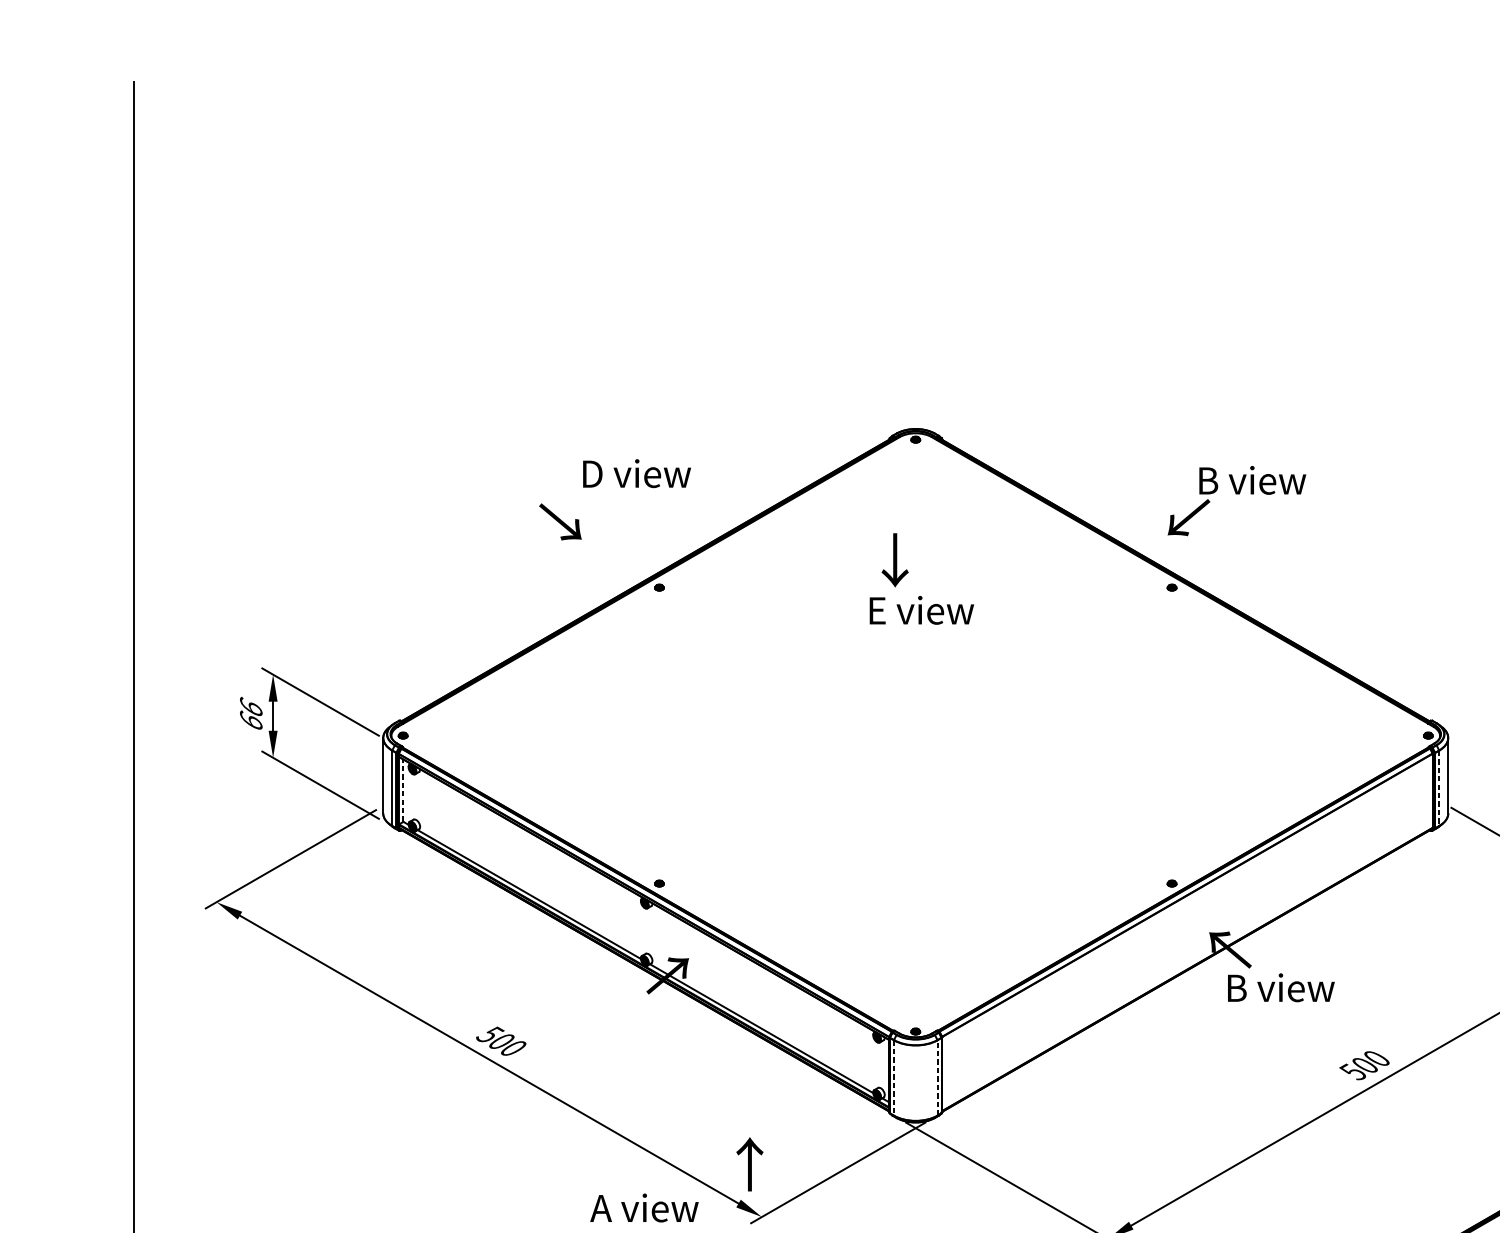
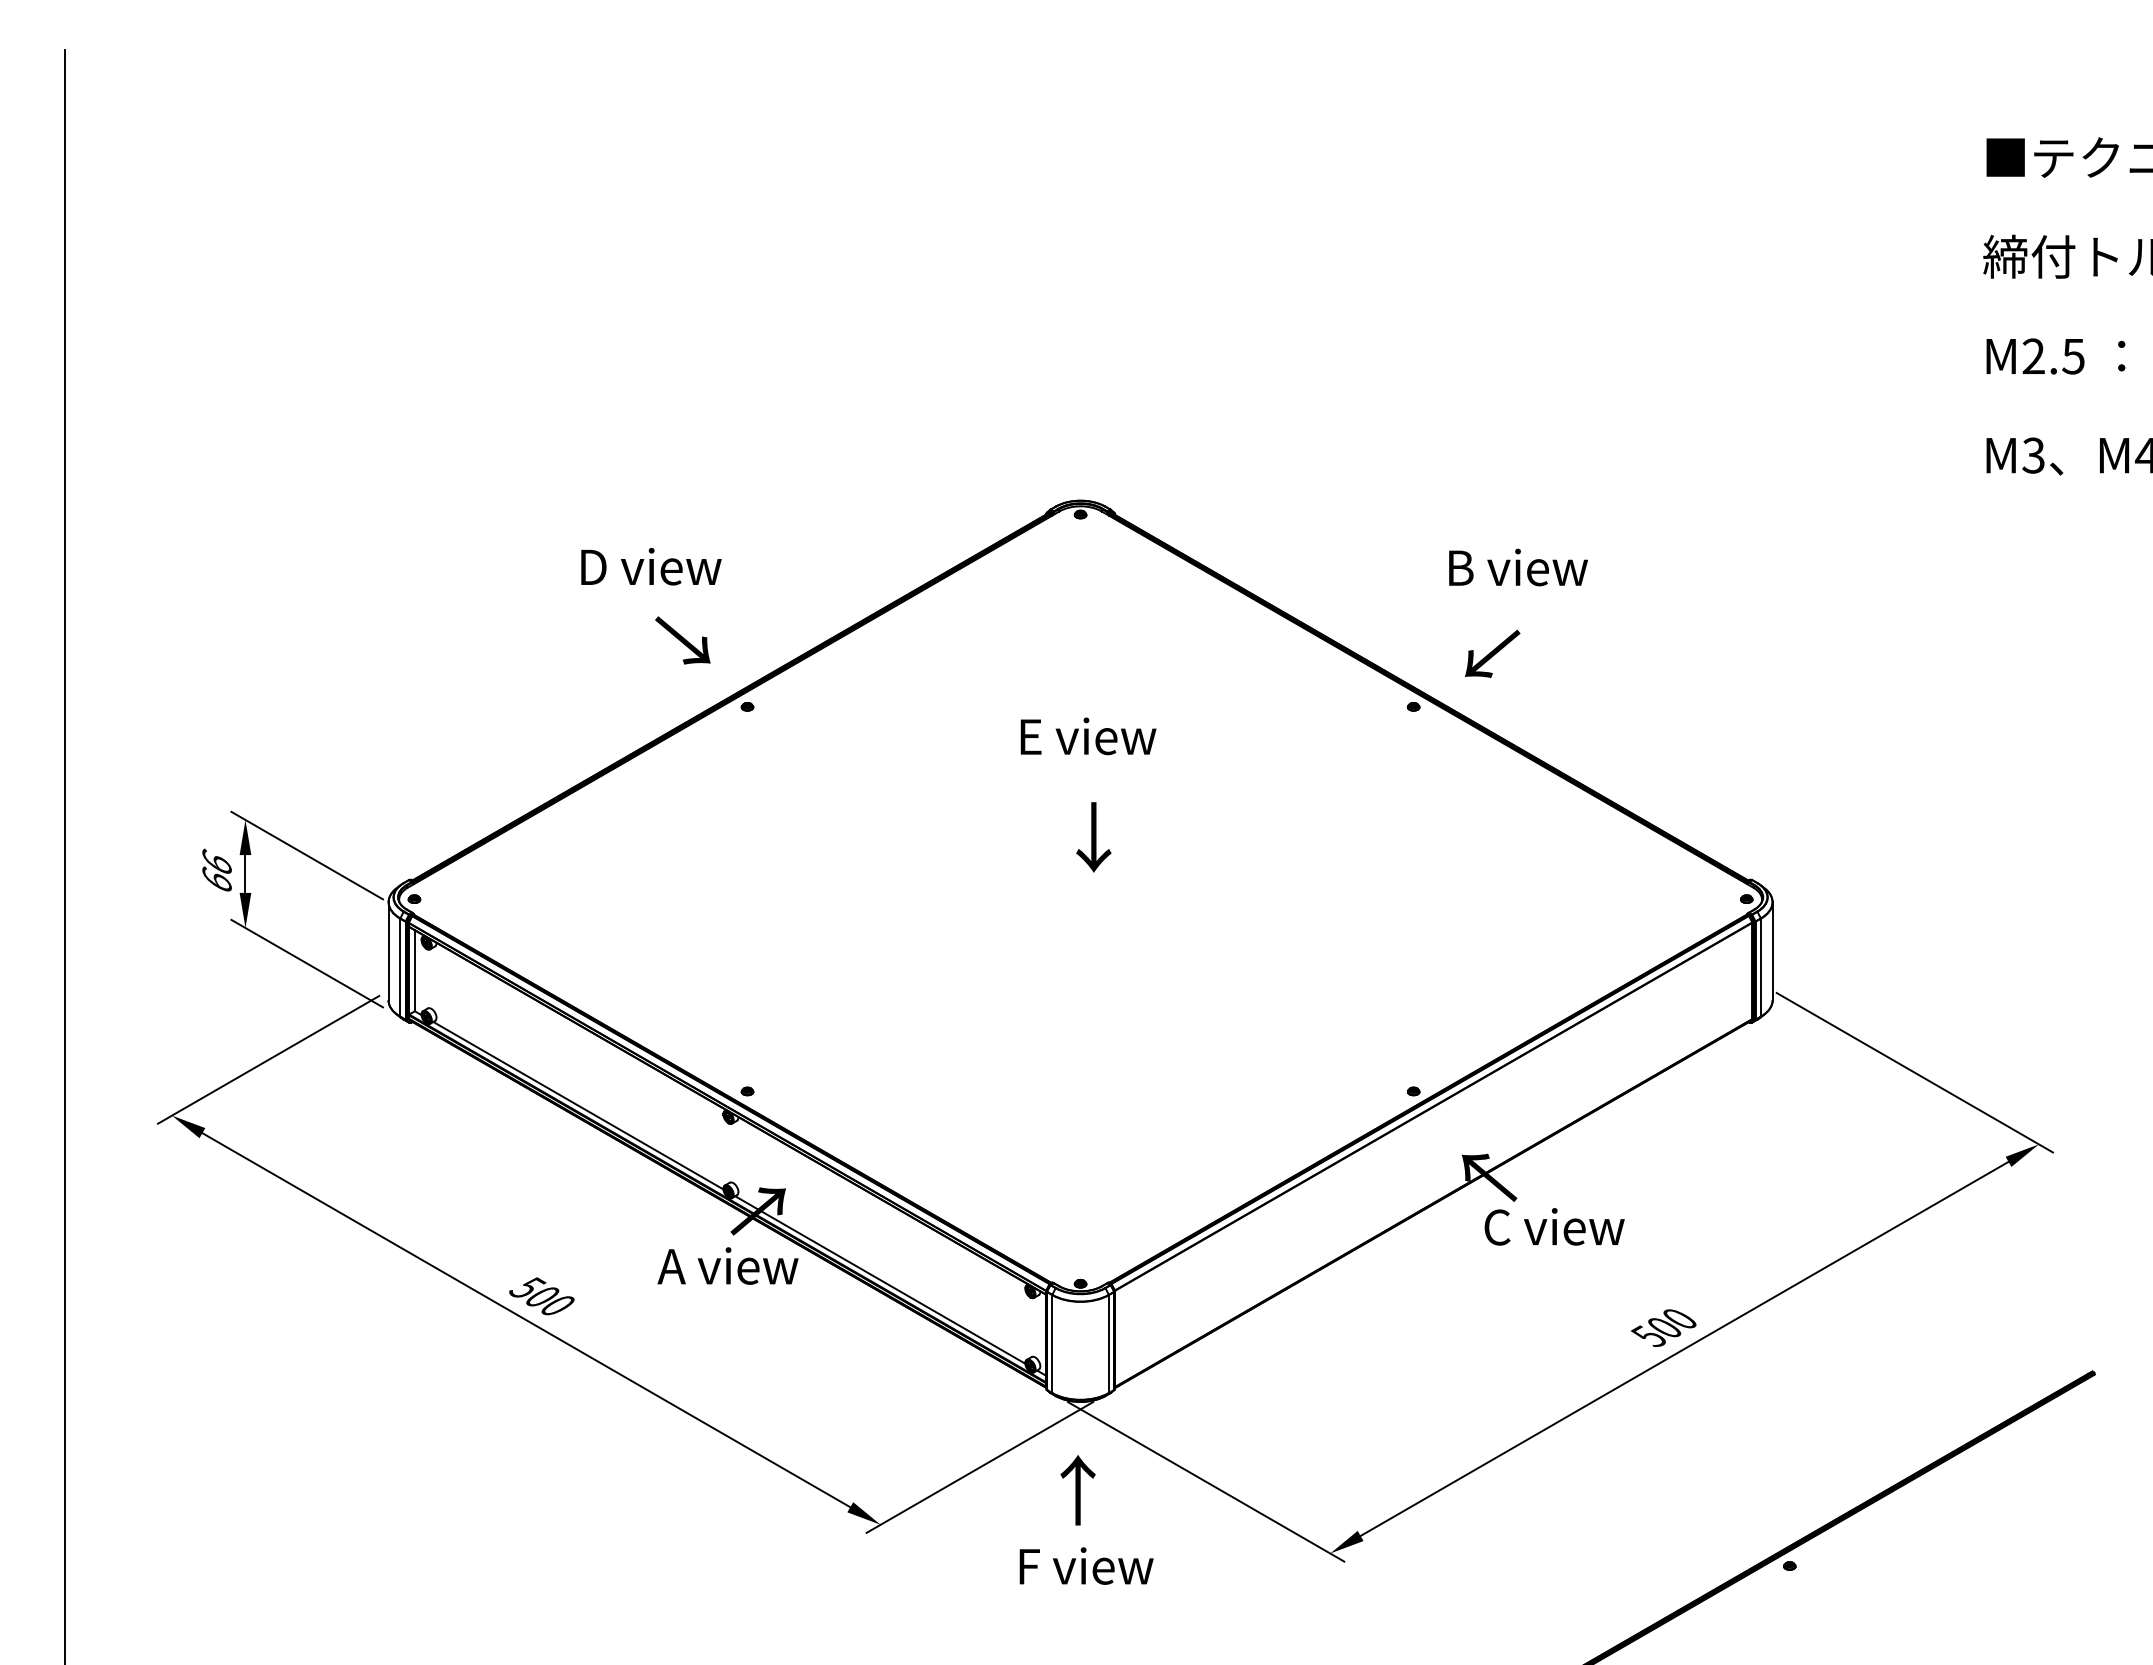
text: (637, 473) -> (651, 566), moved
text: (1188, 517) -> (1492, 653), moved
text: (560, 521) -> (682, 640), moved
text: (894, 560) -> (1093, 837), moved
line: (1438, 788) -> (1760, 967), dashed -> solid
line: (403, 790) -> (414, 970), dashed -> solid
text: (1280, 987) -> (1554, 1226), B view -> C view
line: (894, 1078) -> (1052, 1344), dashed -> solid
line: (937, 1078) -> (1108, 1344), dashed -> solid
text: (749, 1164) -> (1077, 1490), moved
text: (644, 1207) -> (727, 1265), moved

